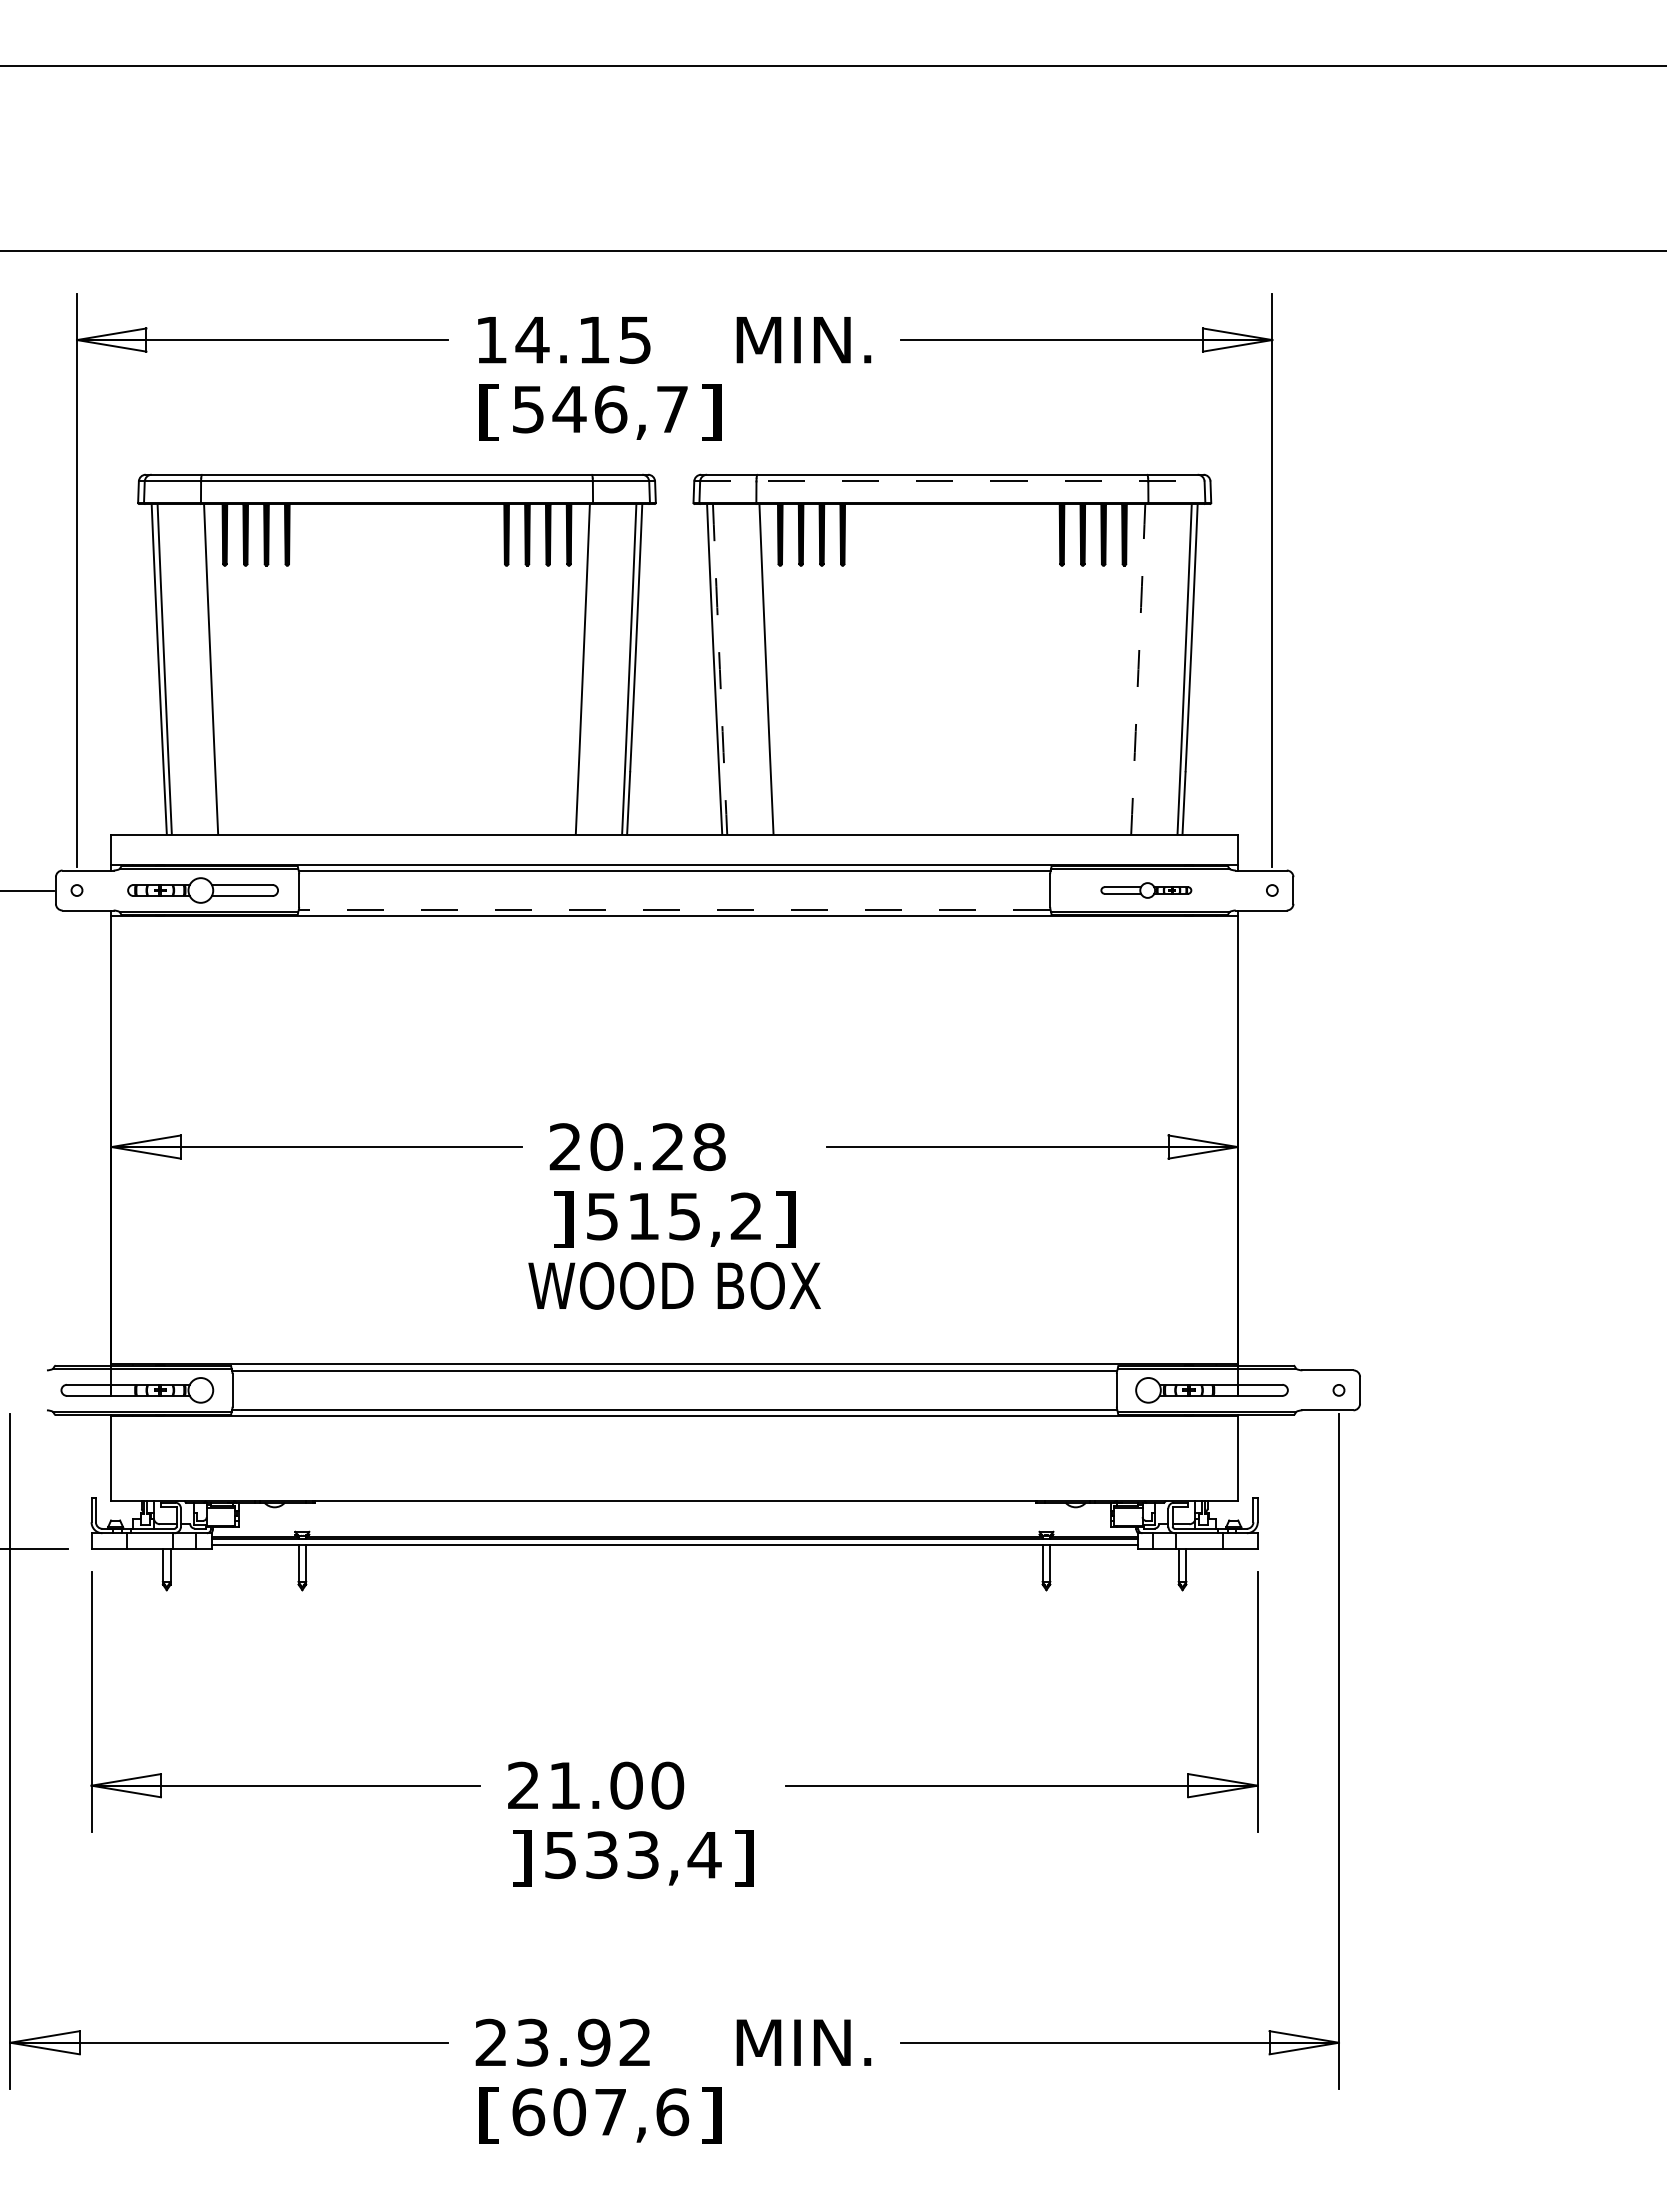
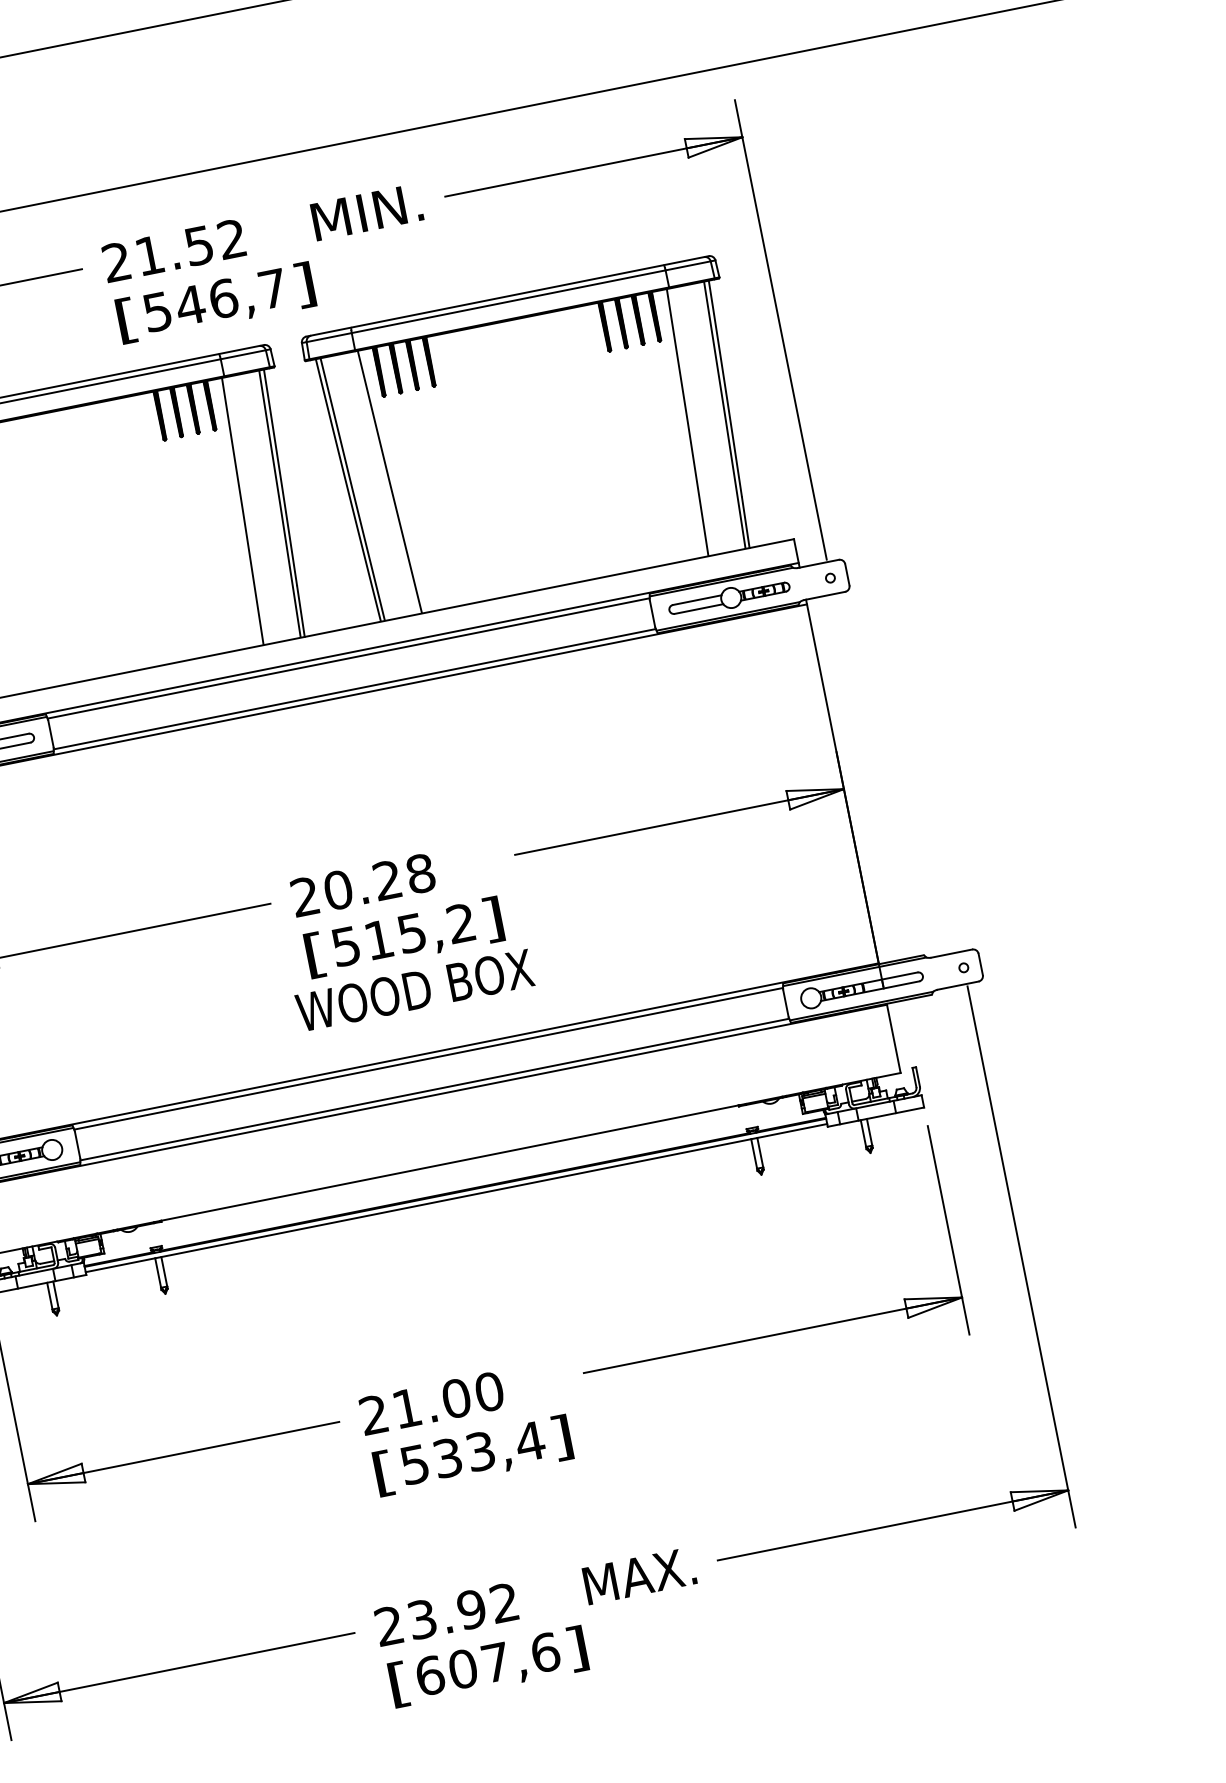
text: (562, 339) -> (173, 250), 14.15 -> 21.52
line: (952, 481) -> (508, 301), dashed -> solid
arc: (719, 669) -> (352, 489), dashed -> solid
arc: (1138, 669) -> (687, 422), dashed -> solid
part: (1146, 890) -> (729, 598), size x1.67
line: (674, 909) -> (354, 689), dashed -> solid
text: (563, 1219) -> (315, 955), ] -> [
text: (521, 1858) -> (383, 1473), ] -> [
text: (803, 2042) -> (639, 1575), MIN. -> MAX.

